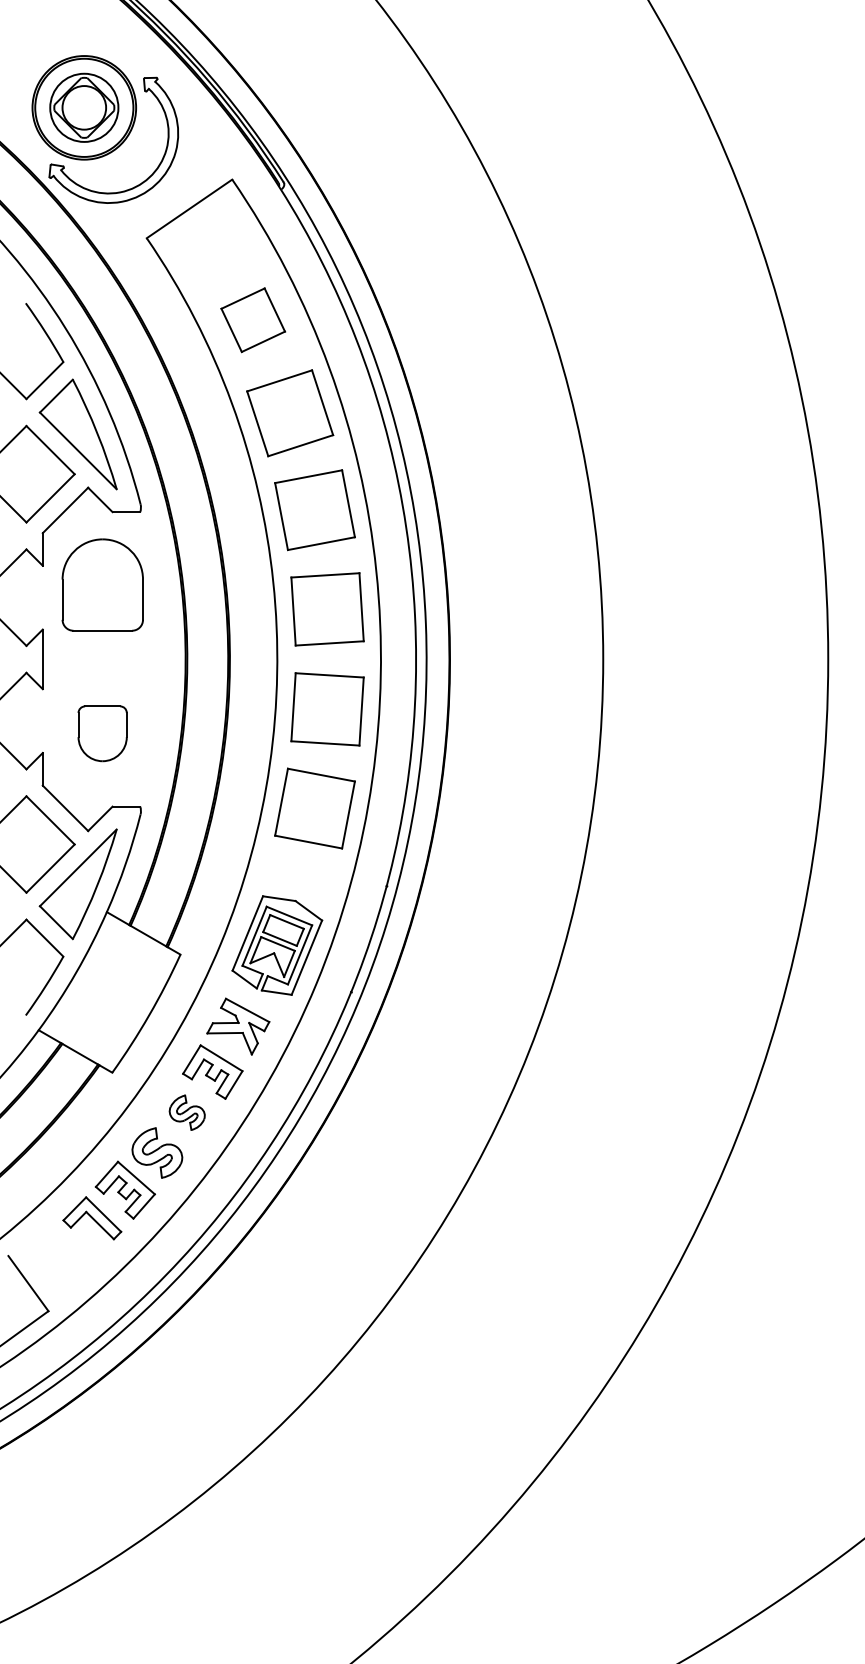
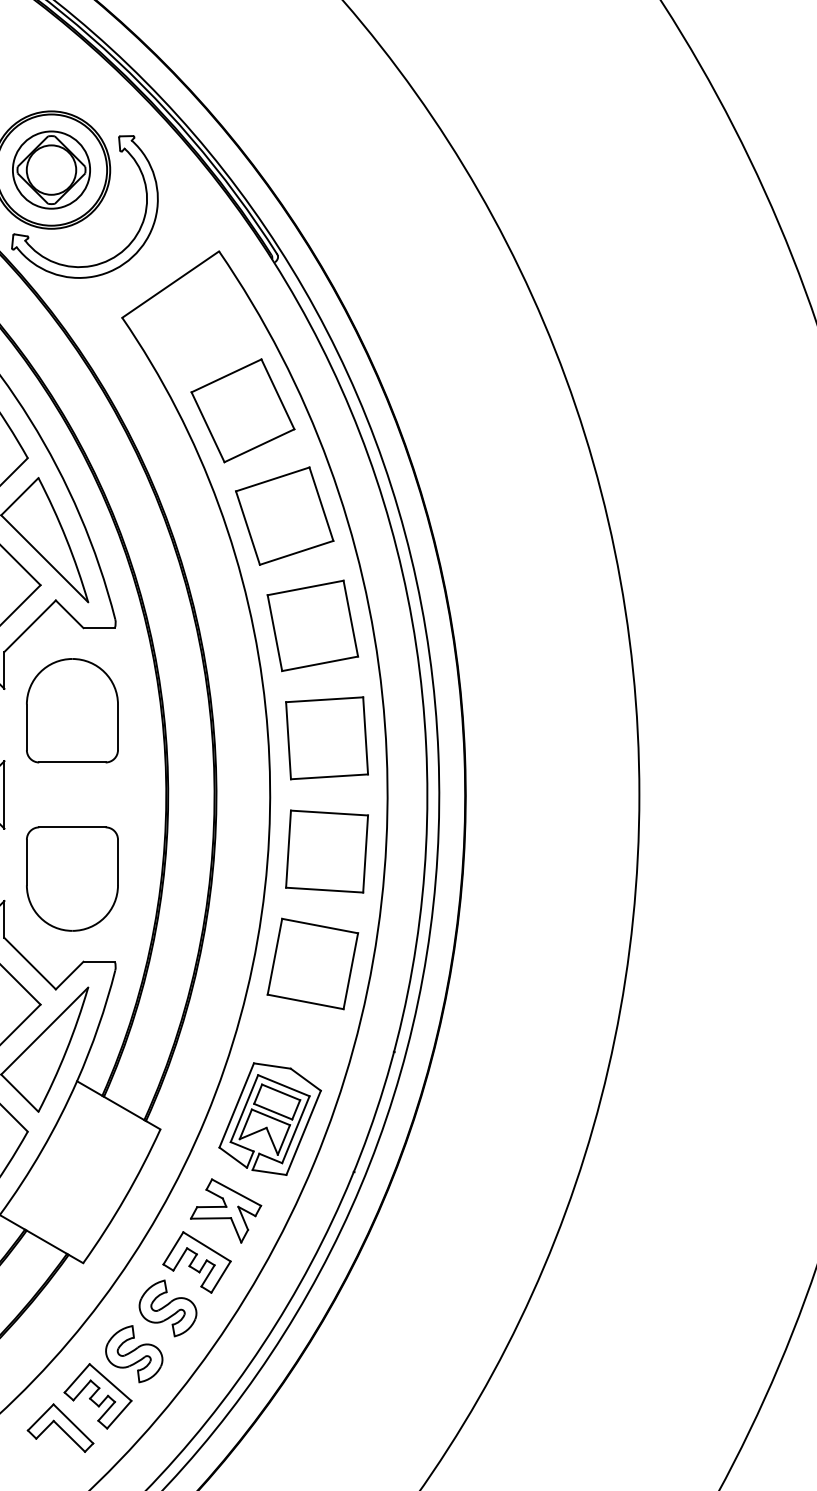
part: (252, 319) -> (242, 409), size x1.43
part: (102, 733) -> (72, 878), size x1.67
part: (187, 1112) -> (168, 1308), size x1.43

